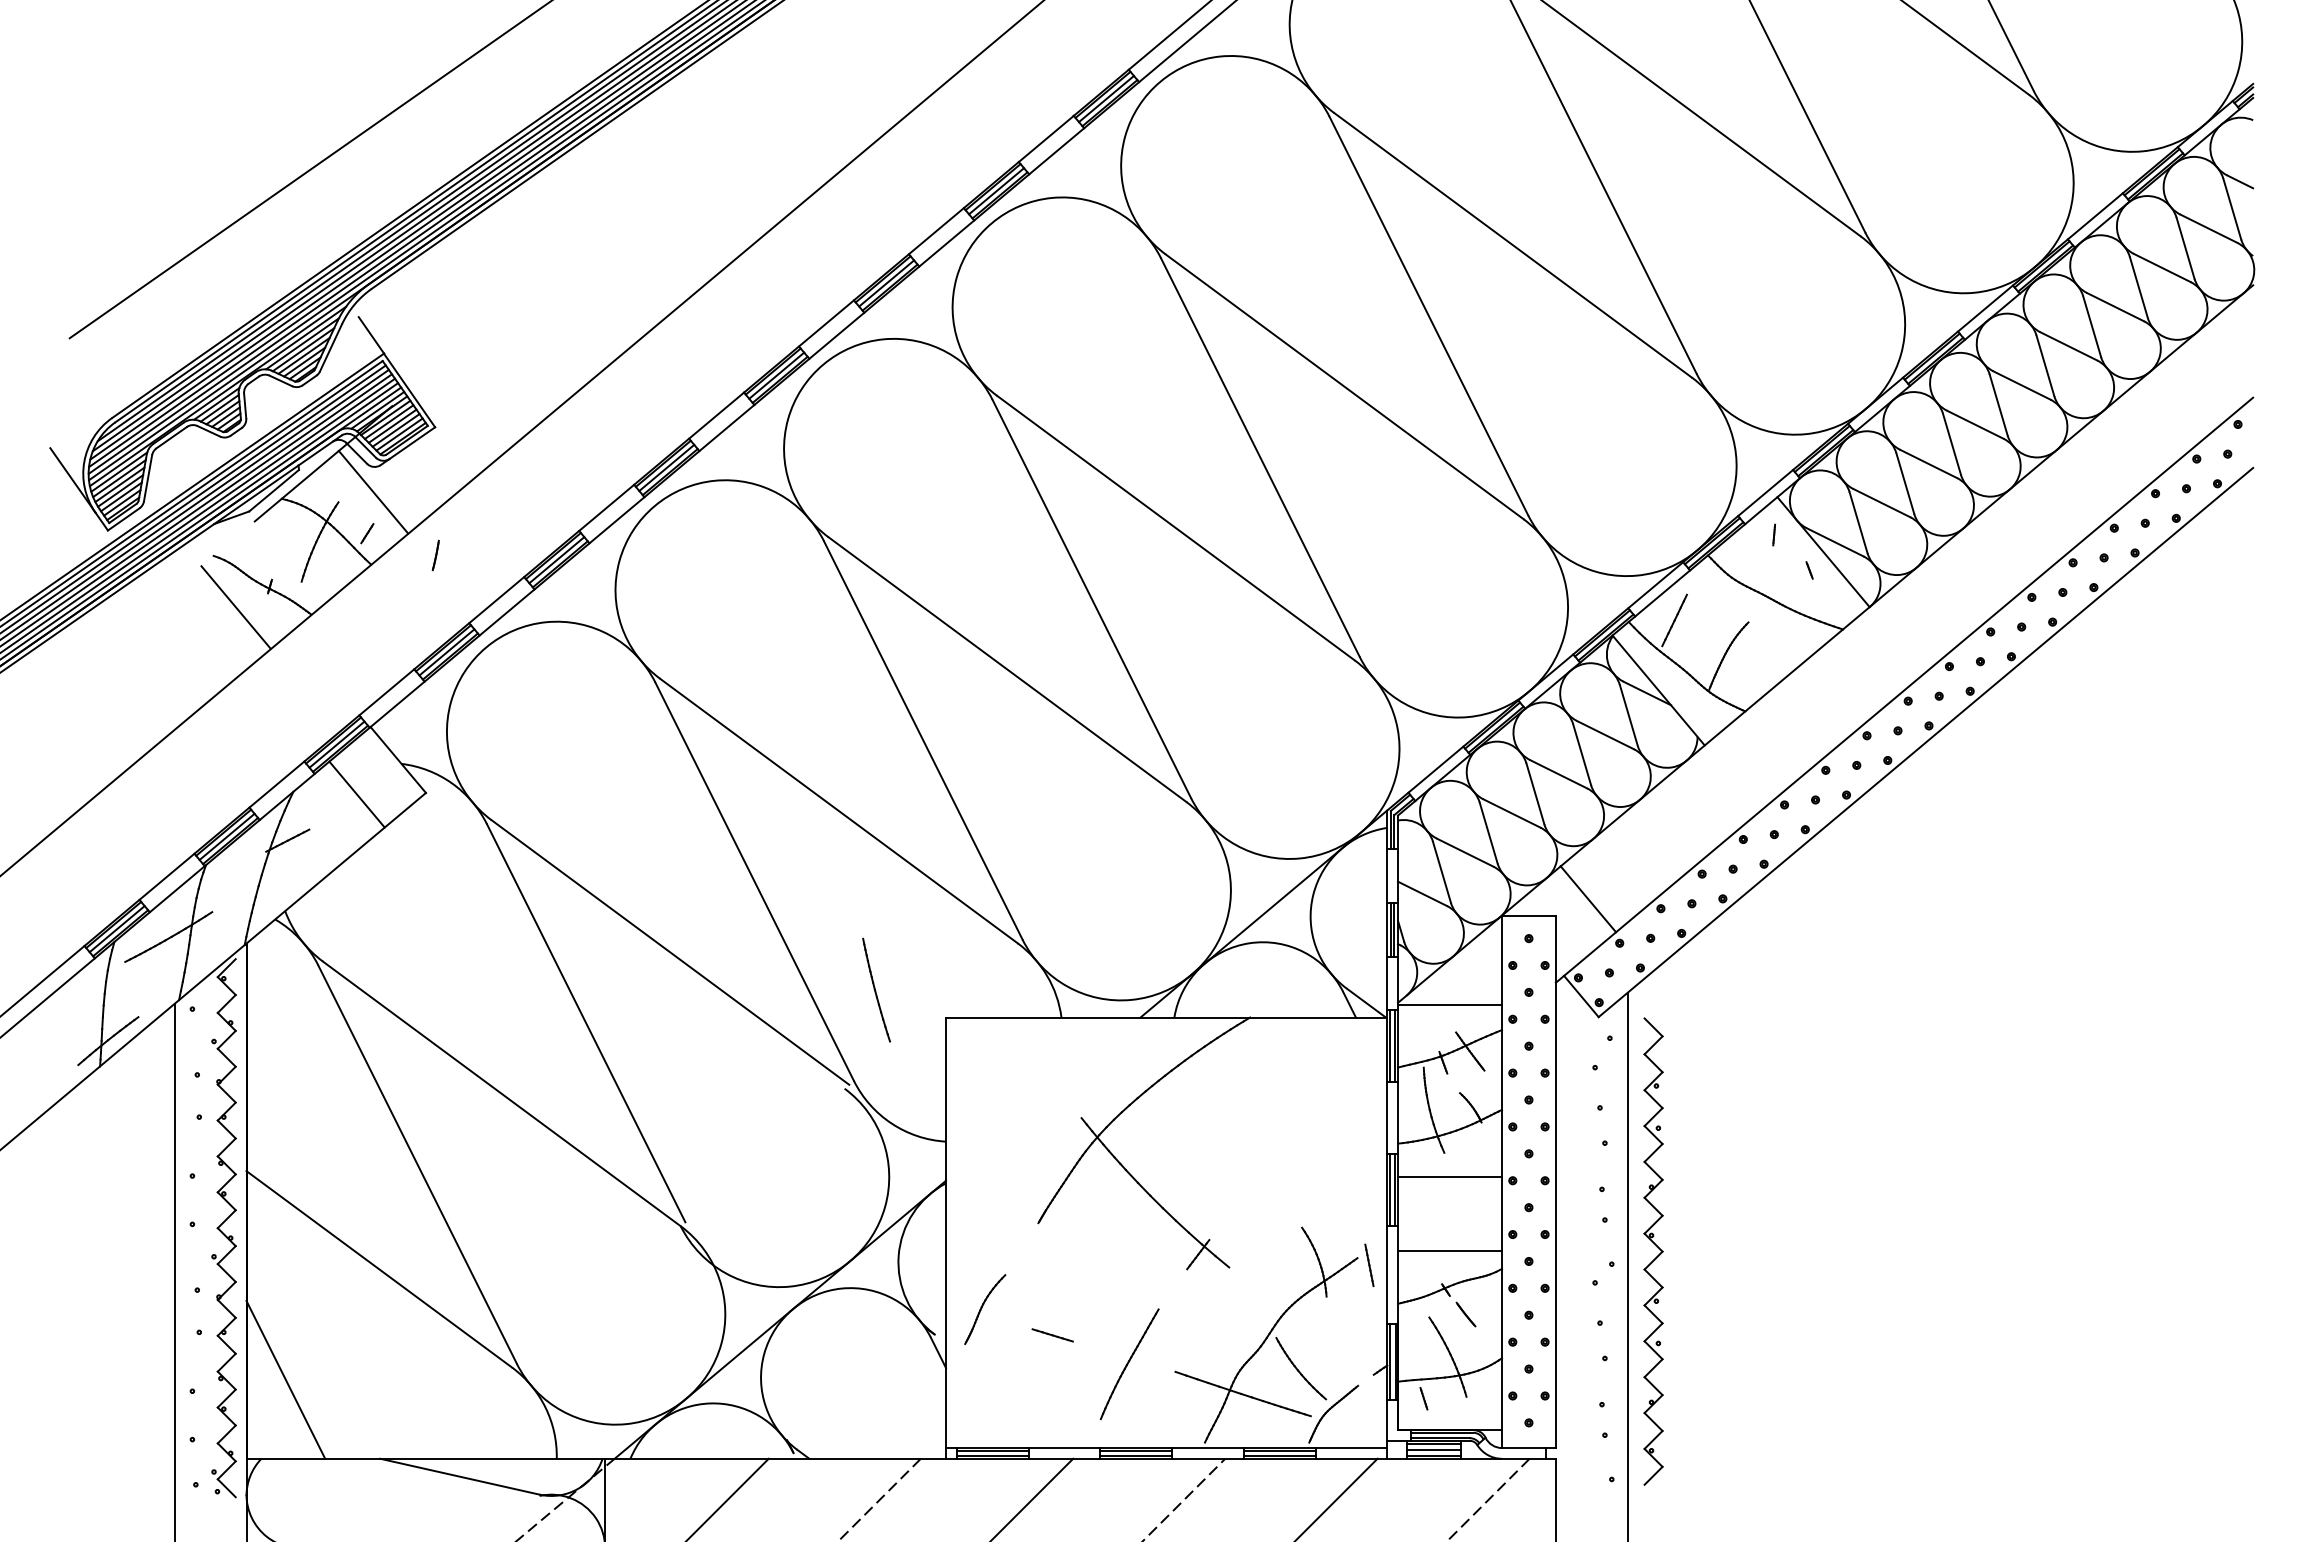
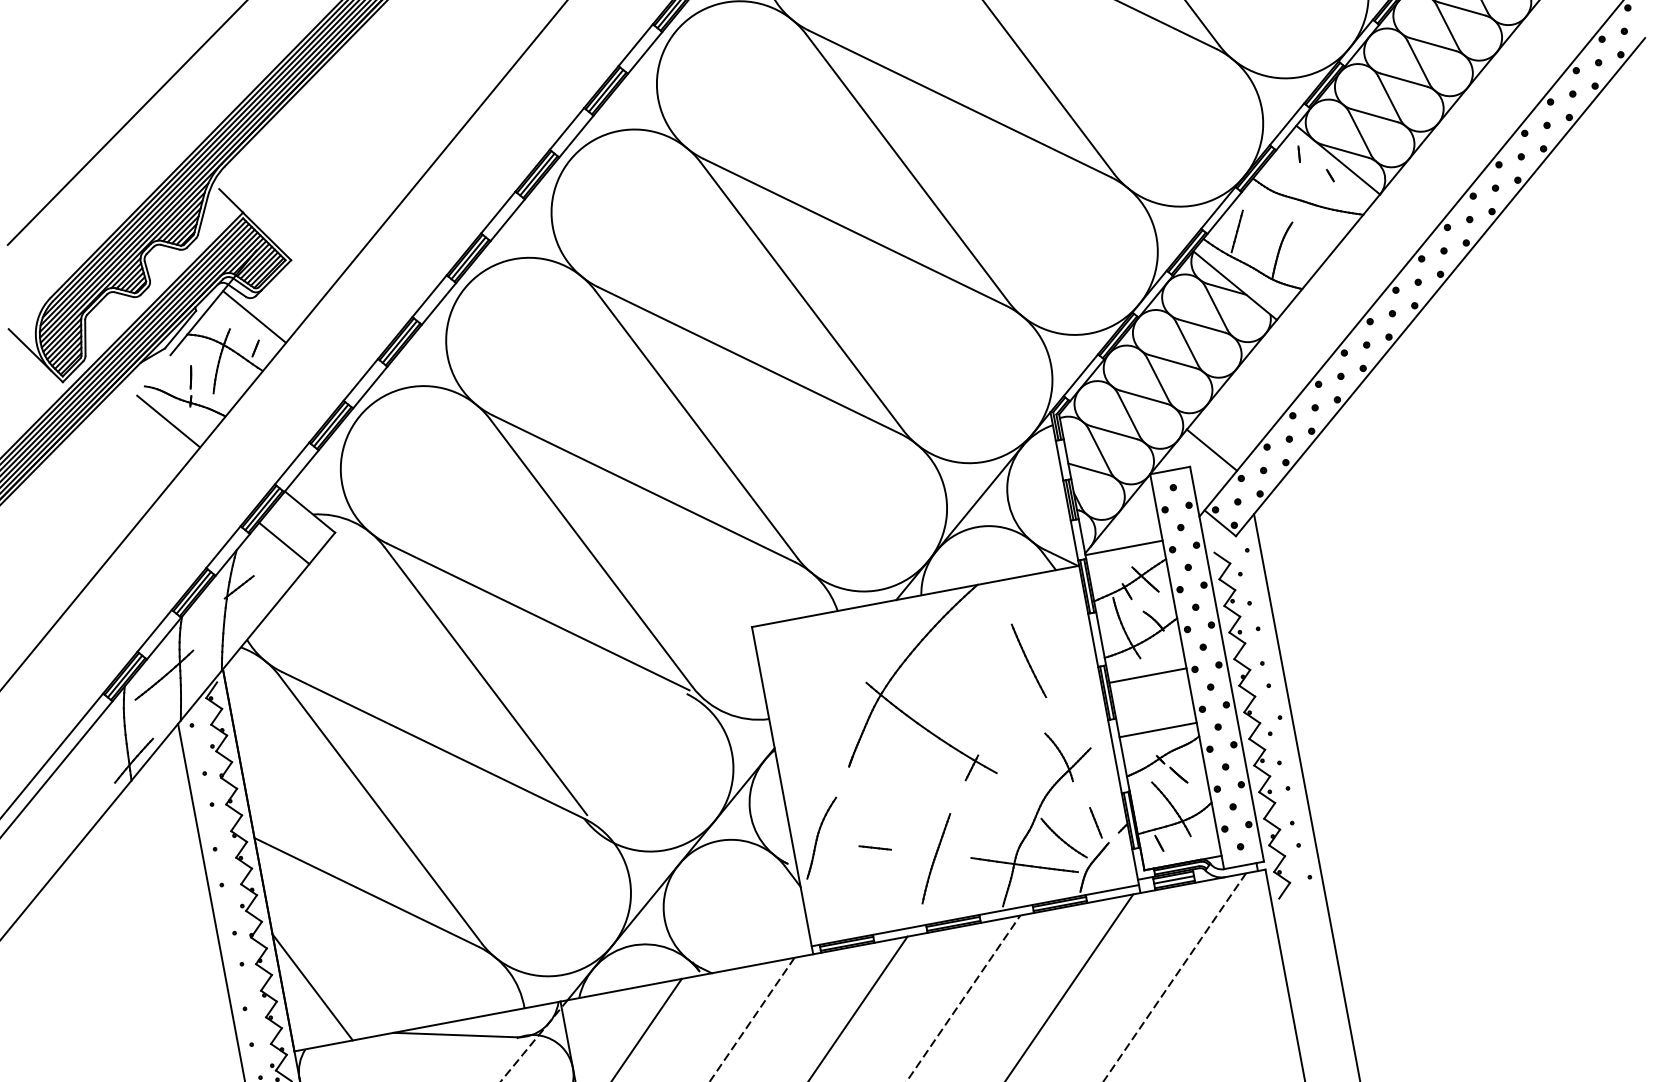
line: (435, 555) -> (190, 377), moved
part: (876, 989) -> (1028, 660), moved
part: (1653, 1251) -> (1253, 724), moved
line: (1369, 1264) -> (1095, 822), moved
part: (984, 1309) -> (821, 838), size x1.43

